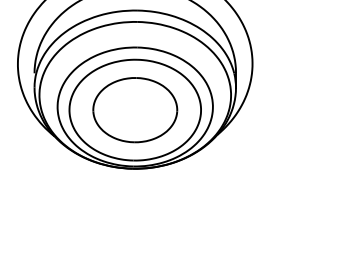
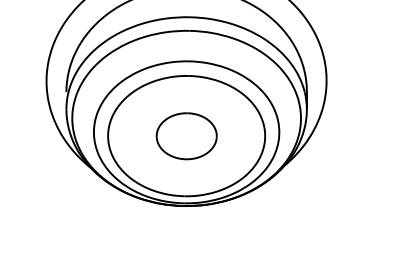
part: (135, 110) -> (186, 136), size x0.6

